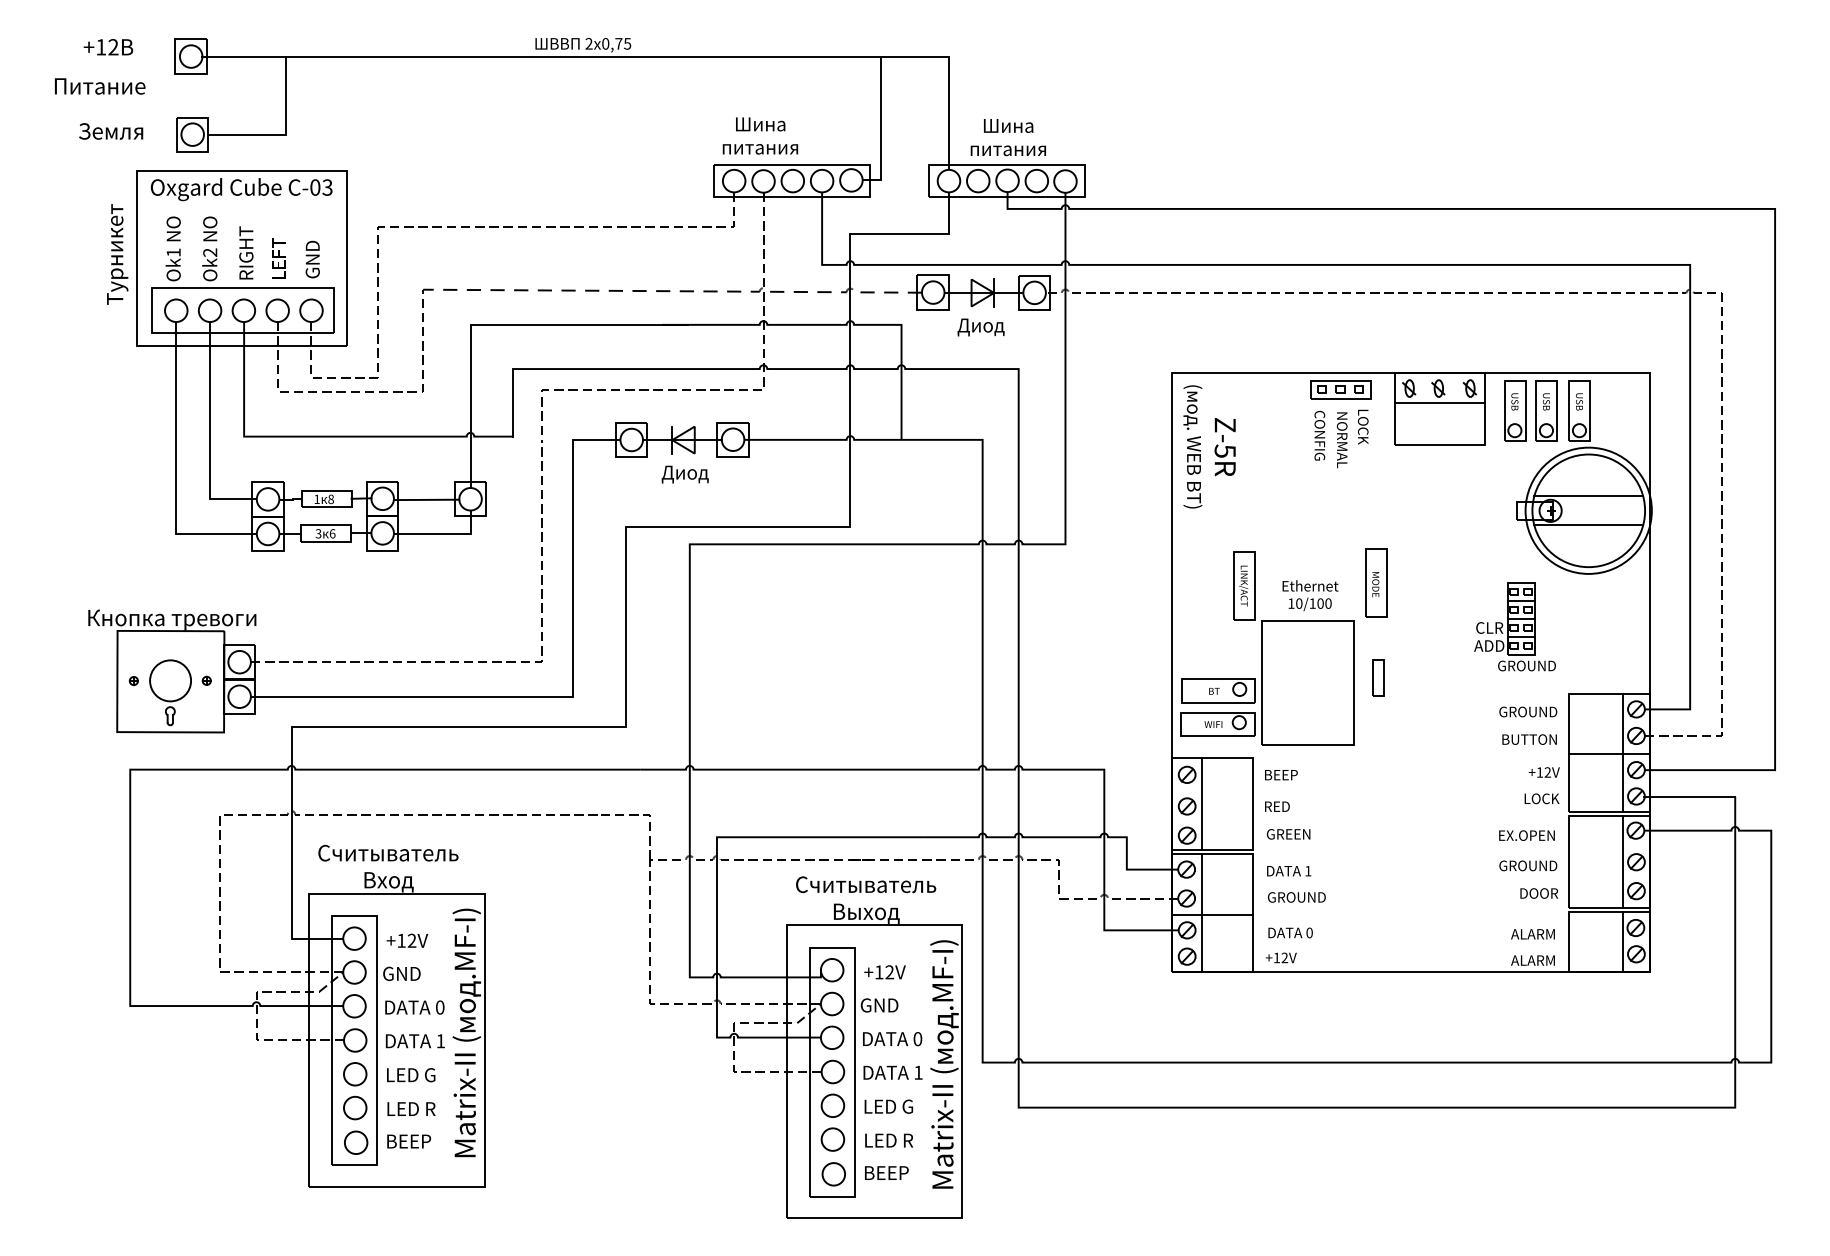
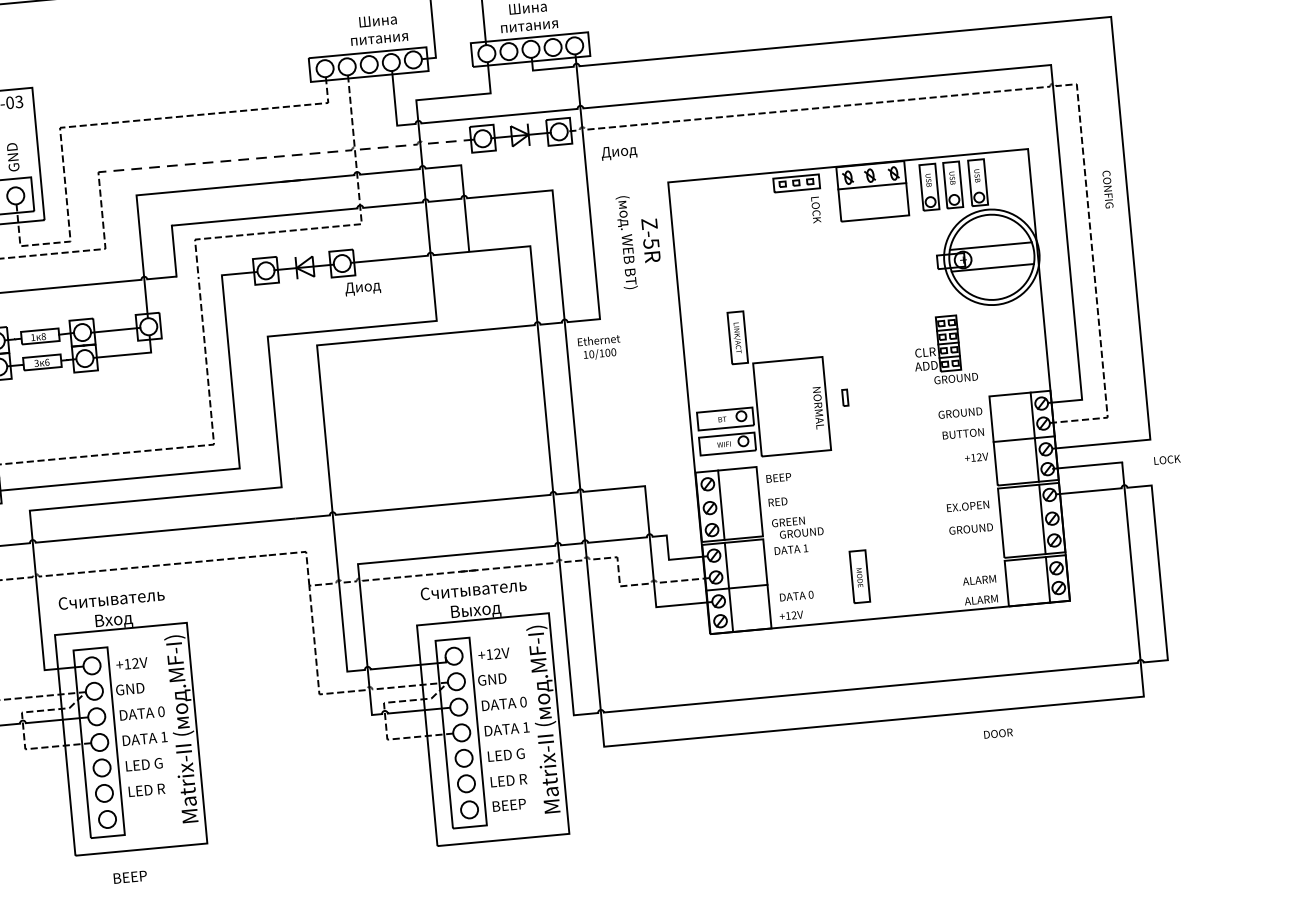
text: (760, 135) -> (378, 29), moved
text: (980, 327) -> (618, 152), moved
text: (1319, 435) -> (1107, 189), moved
text: (1341, 440) -> (818, 408), moved
text: (1209, 446) -> (639, 241), moved
text: (684, 474) -> (362, 288), moved
part: (1376, 582) -> (860, 576), moved
text: (1310, 595) -> (599, 347), moved
part: (1378, 677) -> (845, 397), size x0.6
text: (1541, 798) -> (1166, 459), moved
text: (1539, 893) -> (998, 733), moved
text: (1296, 897) -> (801, 533), moved
text: (409, 1141) -> (130, 877), moved

